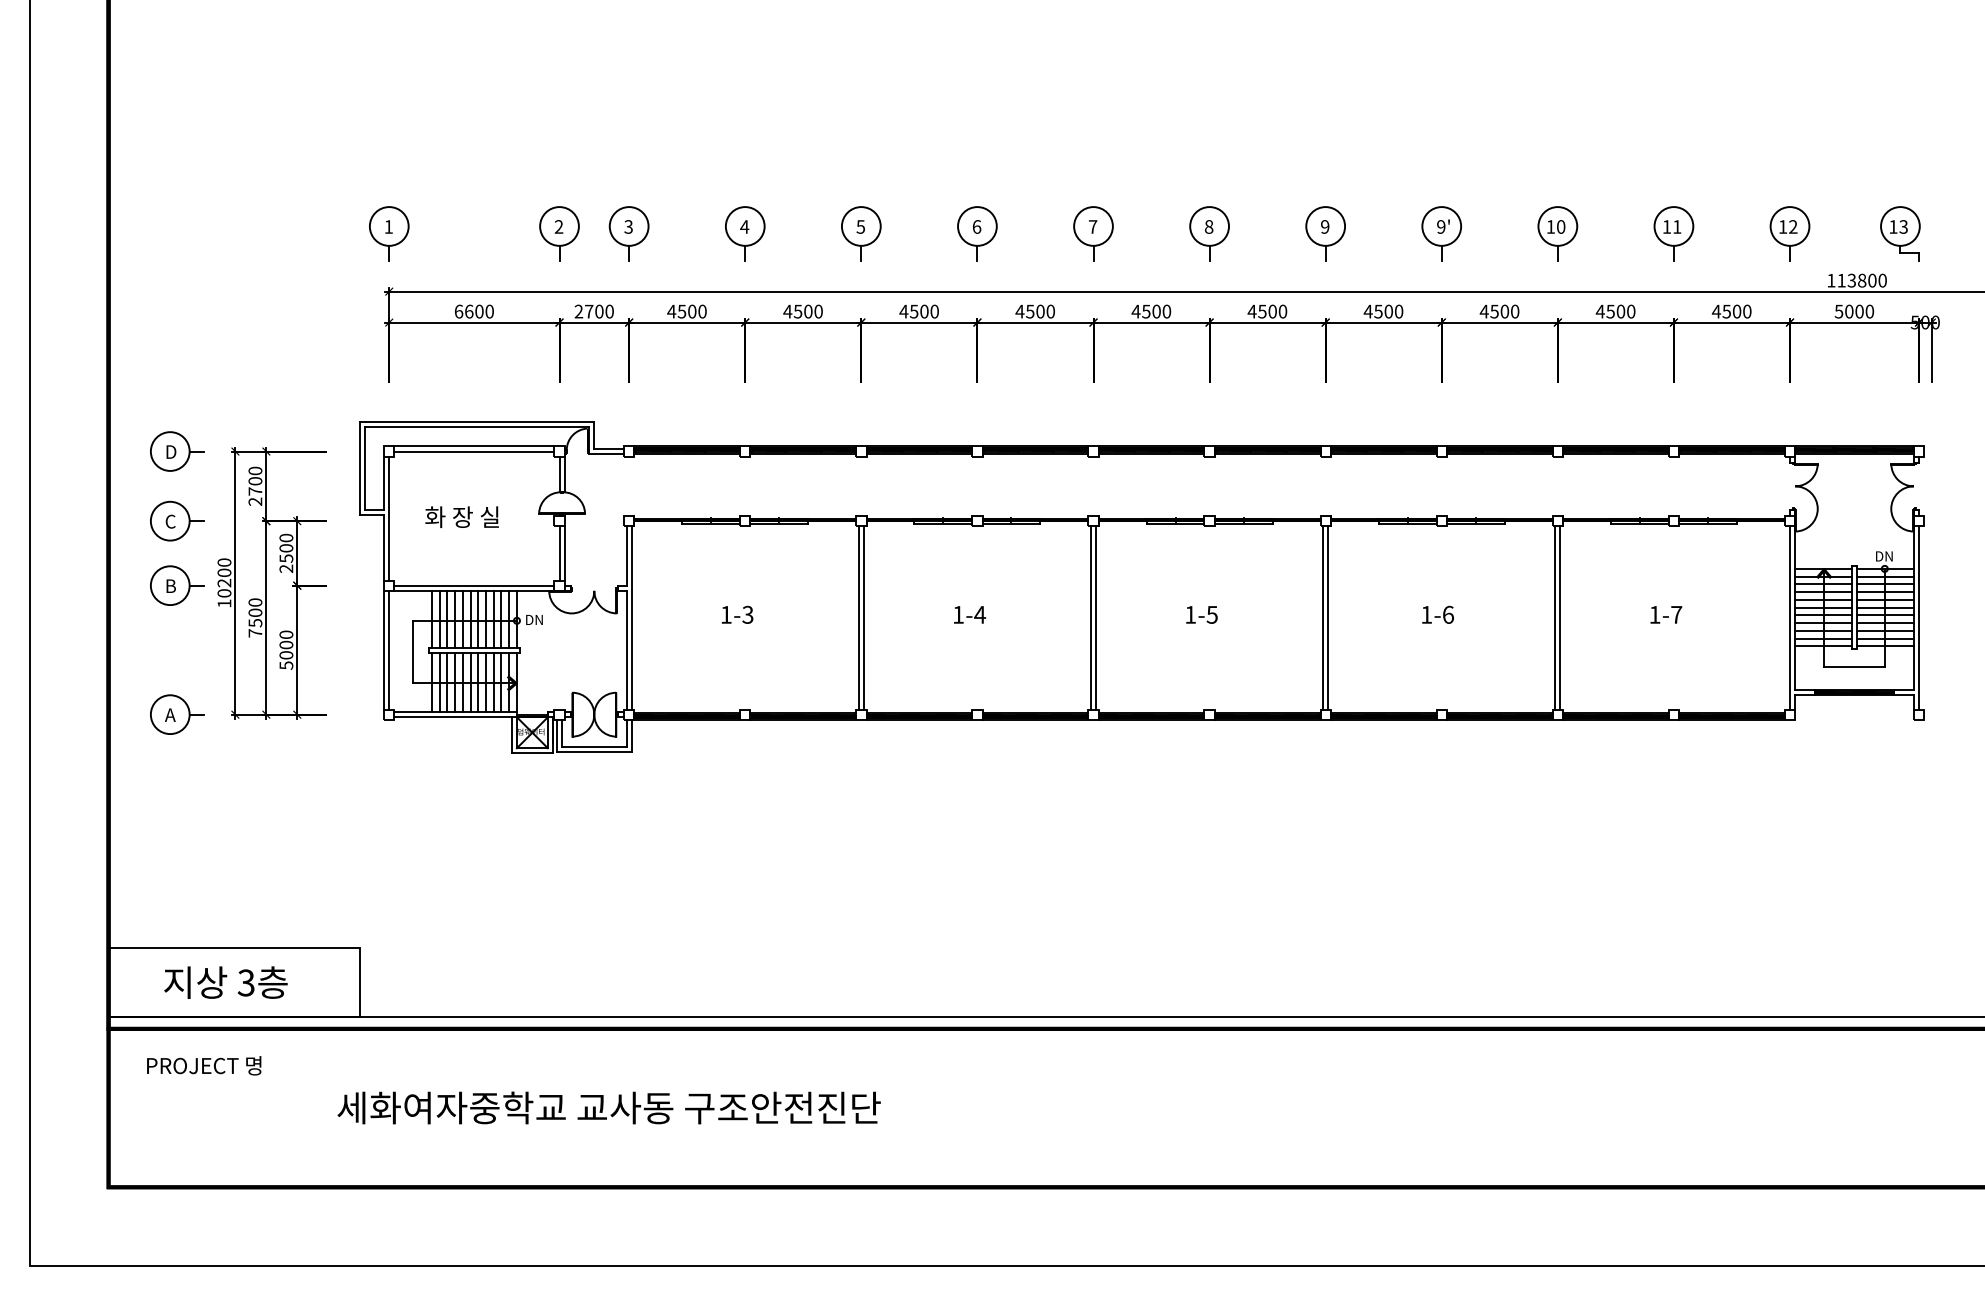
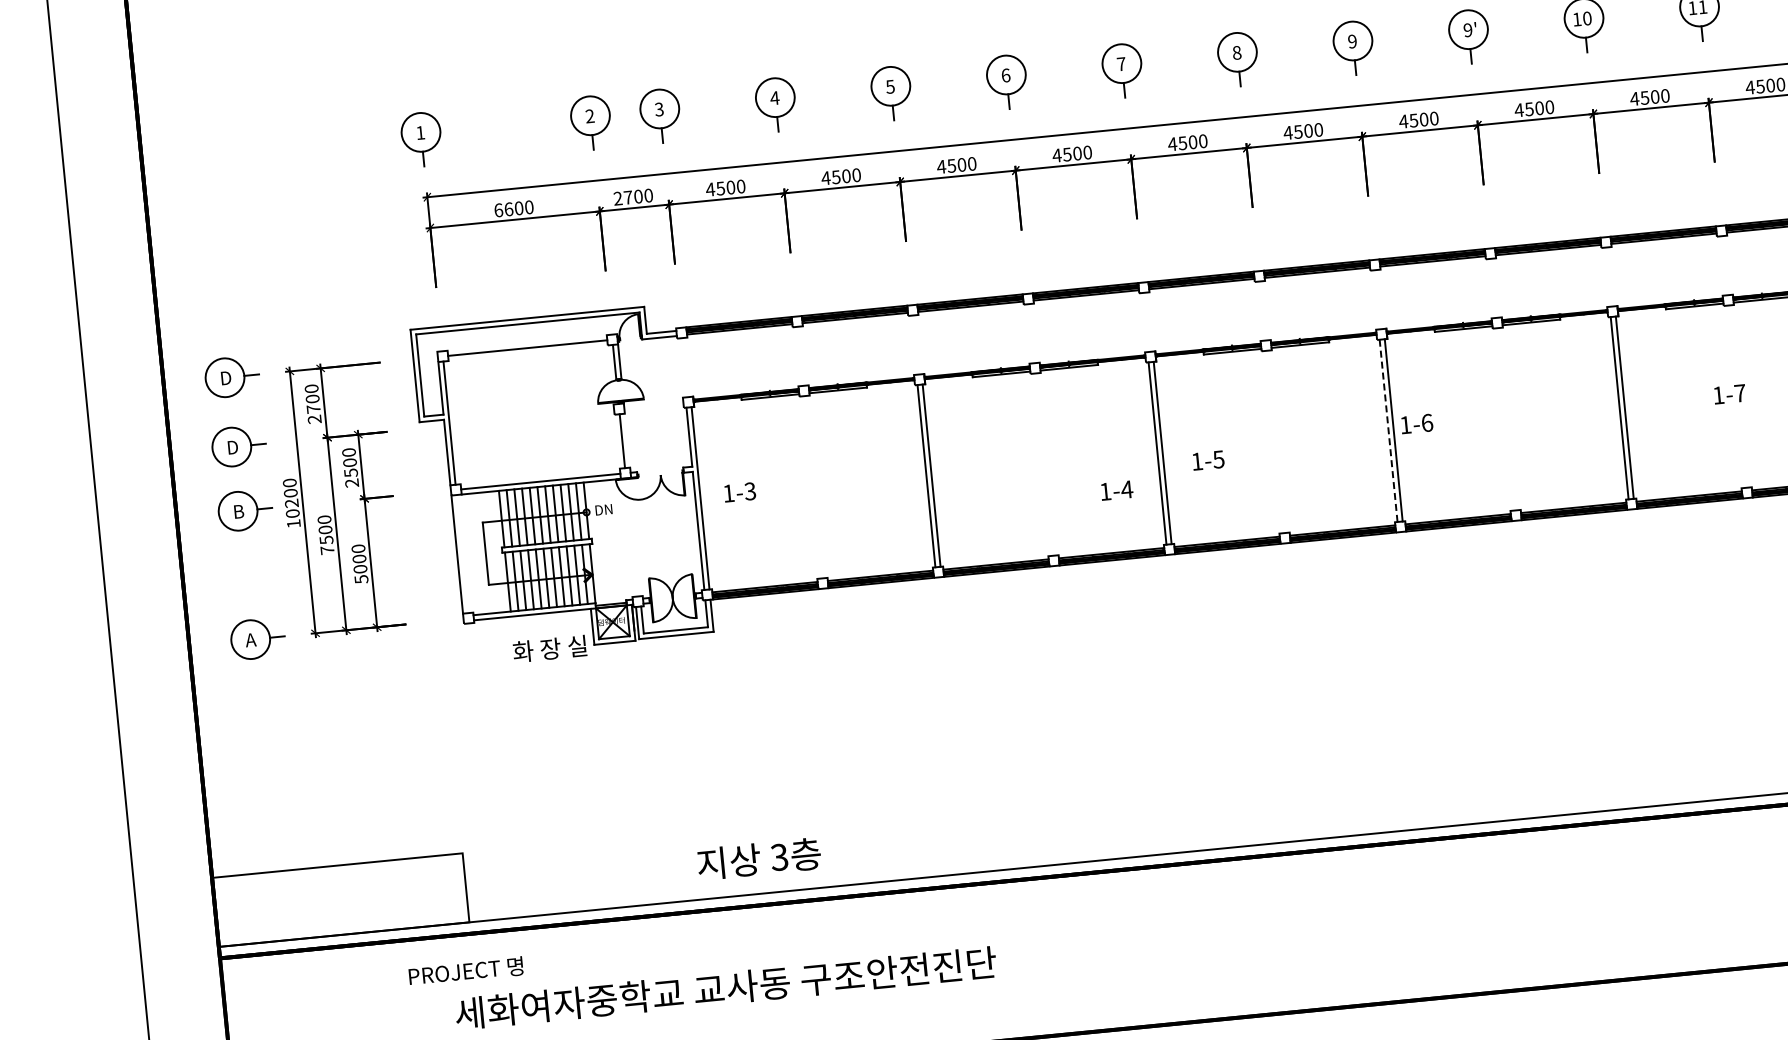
line: (474, 446) -> (527, 343), removed
text: (461, 516) -> (549, 648), moved
text: (170, 521) -> (232, 447), C -> D
line: (564, 553) -> (627, 440), removed
text: (737, 614) -> (739, 492), moved
text: (970, 614) -> (1117, 490), moved
text: (1201, 614) -> (1208, 460), moved
text: (1437, 614) -> (1416, 423), moved
line: (1323, 617) -> (1388, 430), solid -> dashed
line: (389, 649) -> (462, 553), removed
text: (225, 982) -> (758, 858), moved
text: (204, 1065) -> (466, 971), moved

